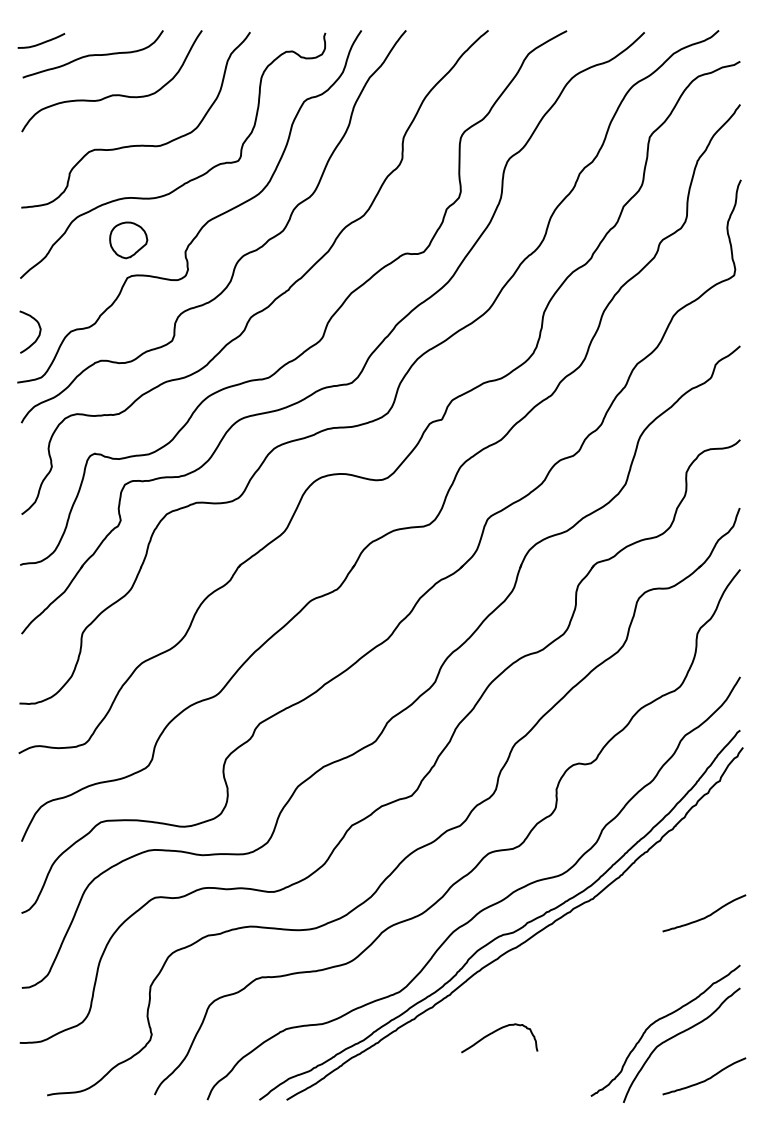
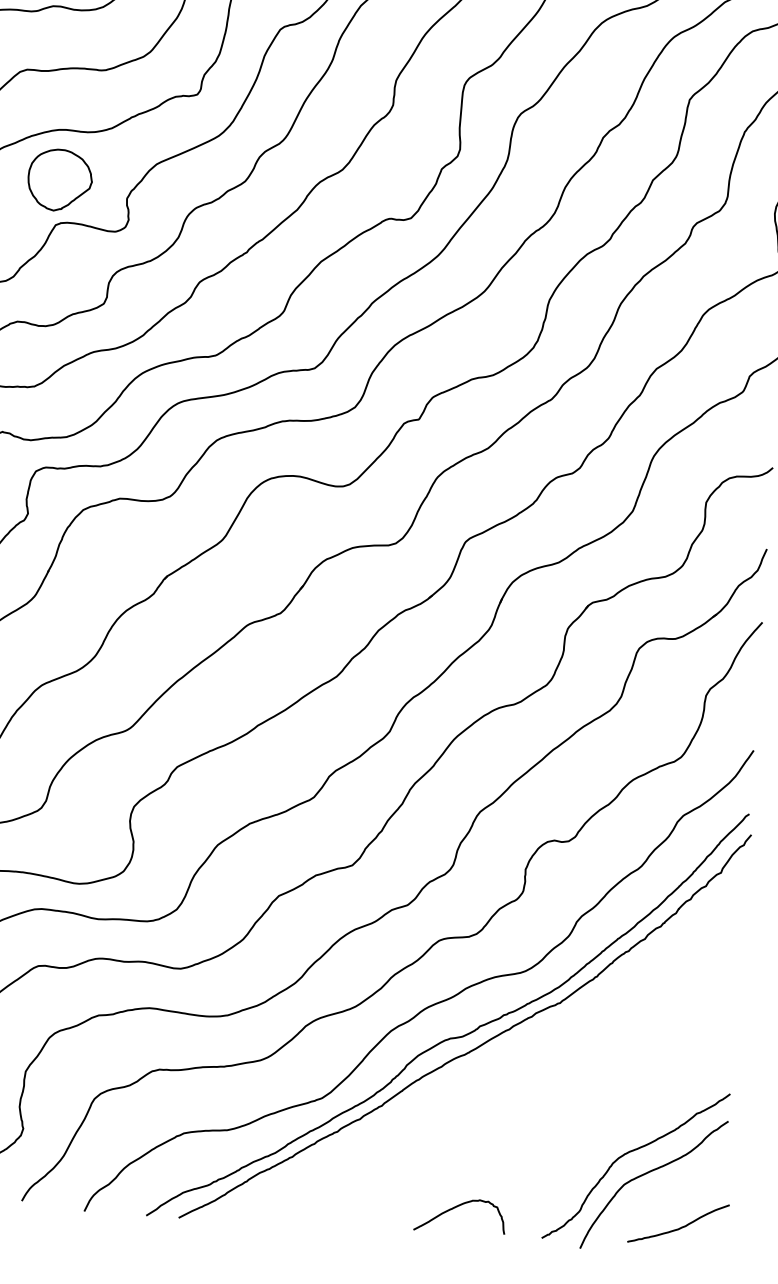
part: (128, 240) -> (60, 180), size x1.43
curve: (705, 916) -> (692, 1033), removed
curve: (495, 1032) -> (455, 1208), moved

